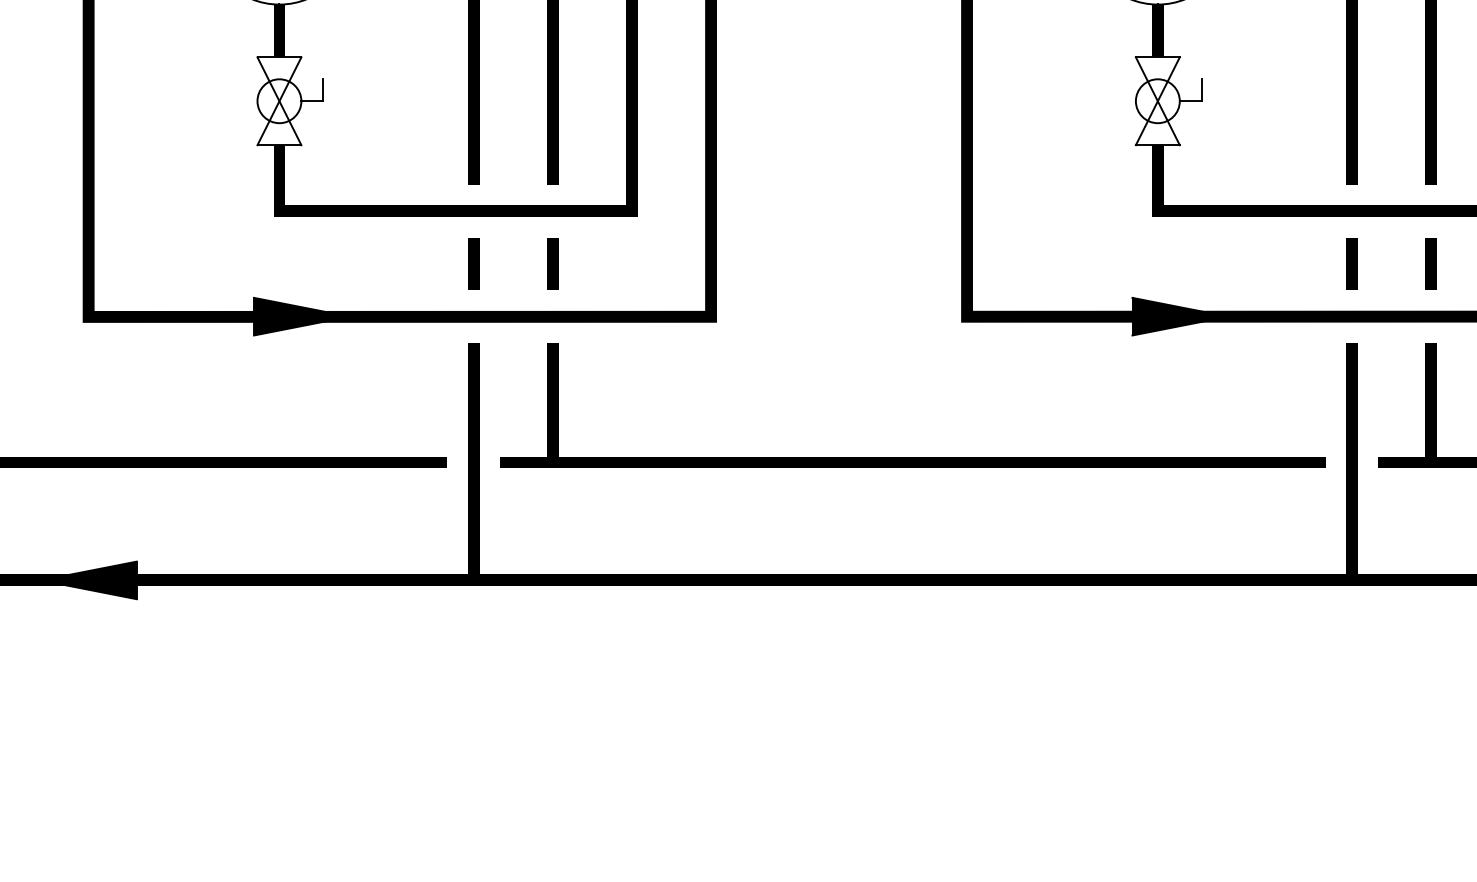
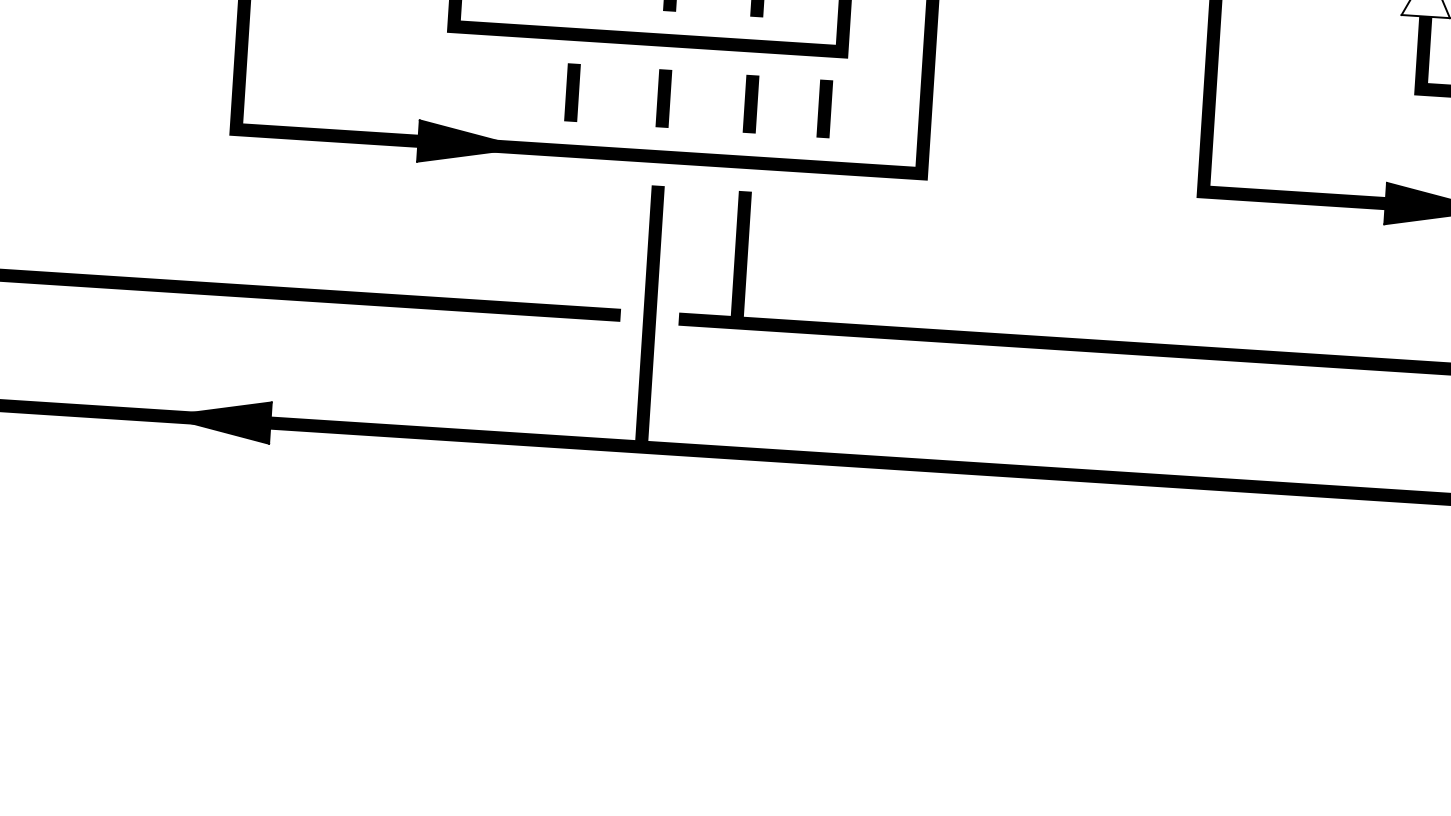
line: (390, 263) -> (572, 92), added
line: (619, 263) -> (824, 108), added

